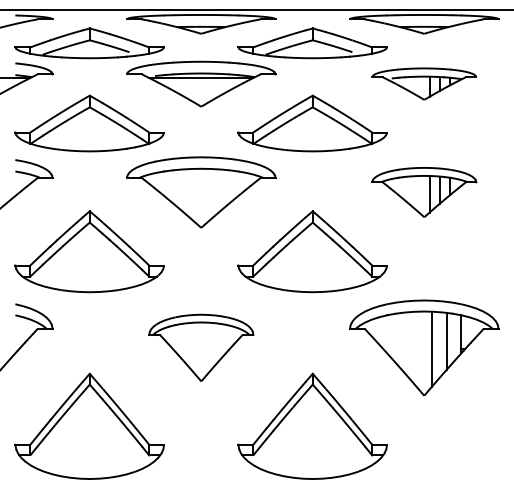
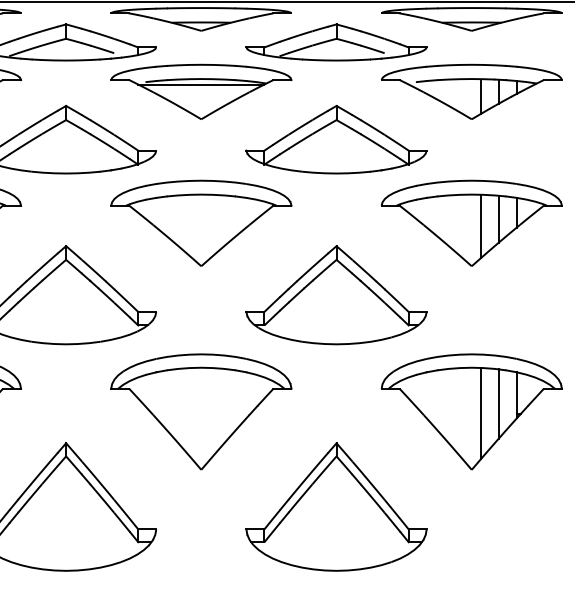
part: (424, 83) -> (472, 91), size x1.43
part: (424, 192) -> (472, 223), size x1.43
part: (201, 347) -> (201, 411), size x1.43

